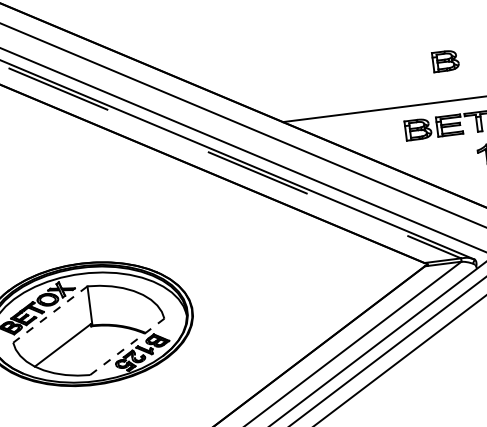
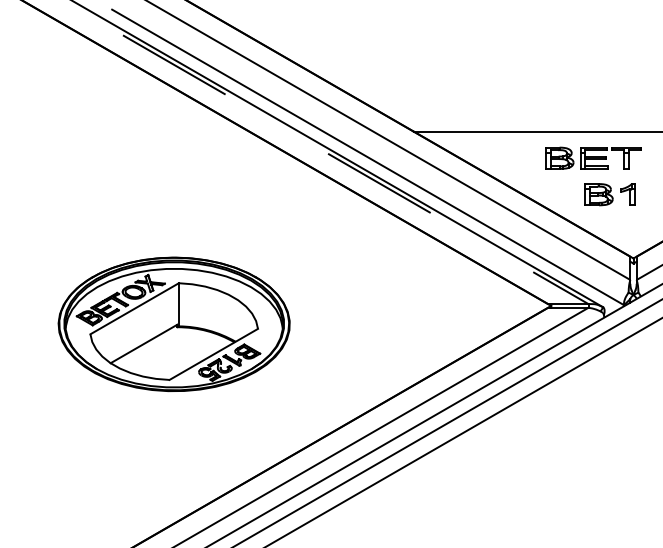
part: (445, 60) -> (598, 194), moved
line: (50, 315) -> (134, 309), dashed -> solid
line: (127, 346) -> (214, 354), dashed -> solid

